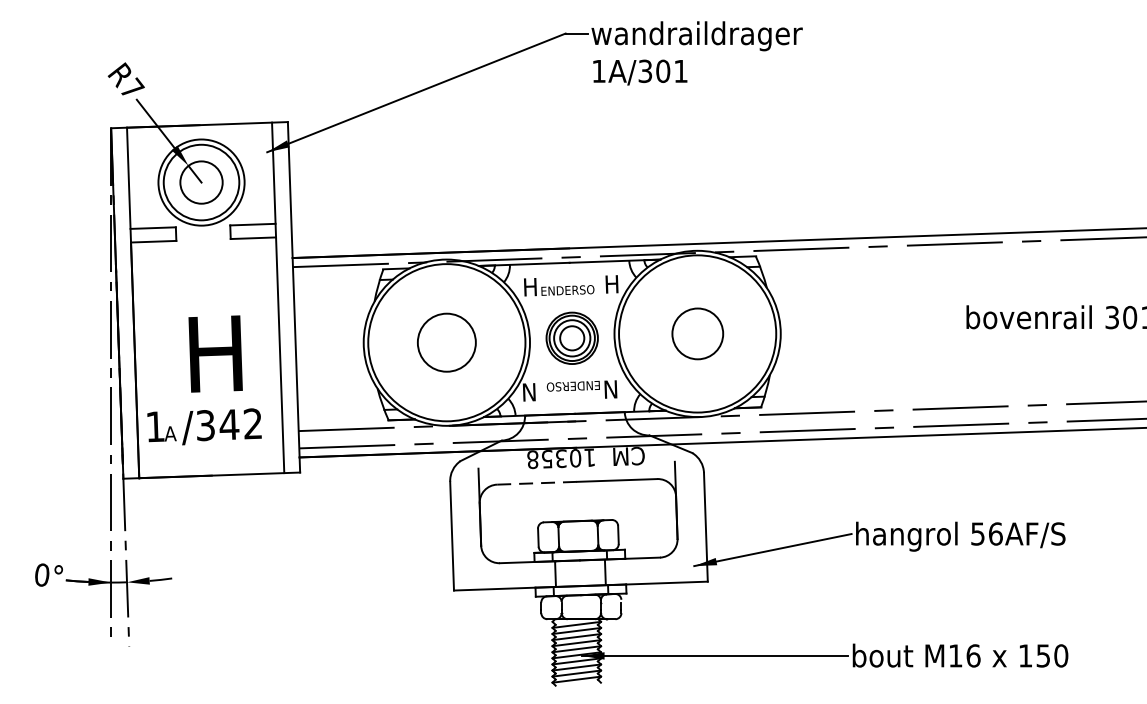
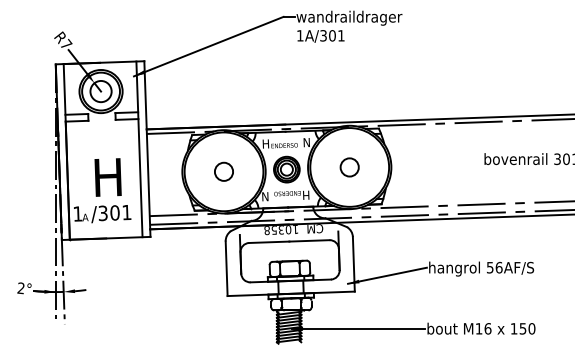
text: (611, 284) -> (306, 142), H -> N
circle: (697, 334) -> (349, 167), size x0.71
circle: (445, 342) -> (223, 171), size x0.62
text: (611, 389) -> (306, 195), N -> H
text: (240, 423) -> (120, 212), /342 -> /301
line: (537, 483) -> (269, 242), dashed -> solid
text: (40, 575) -> (20, 288), 0° -> 2°

